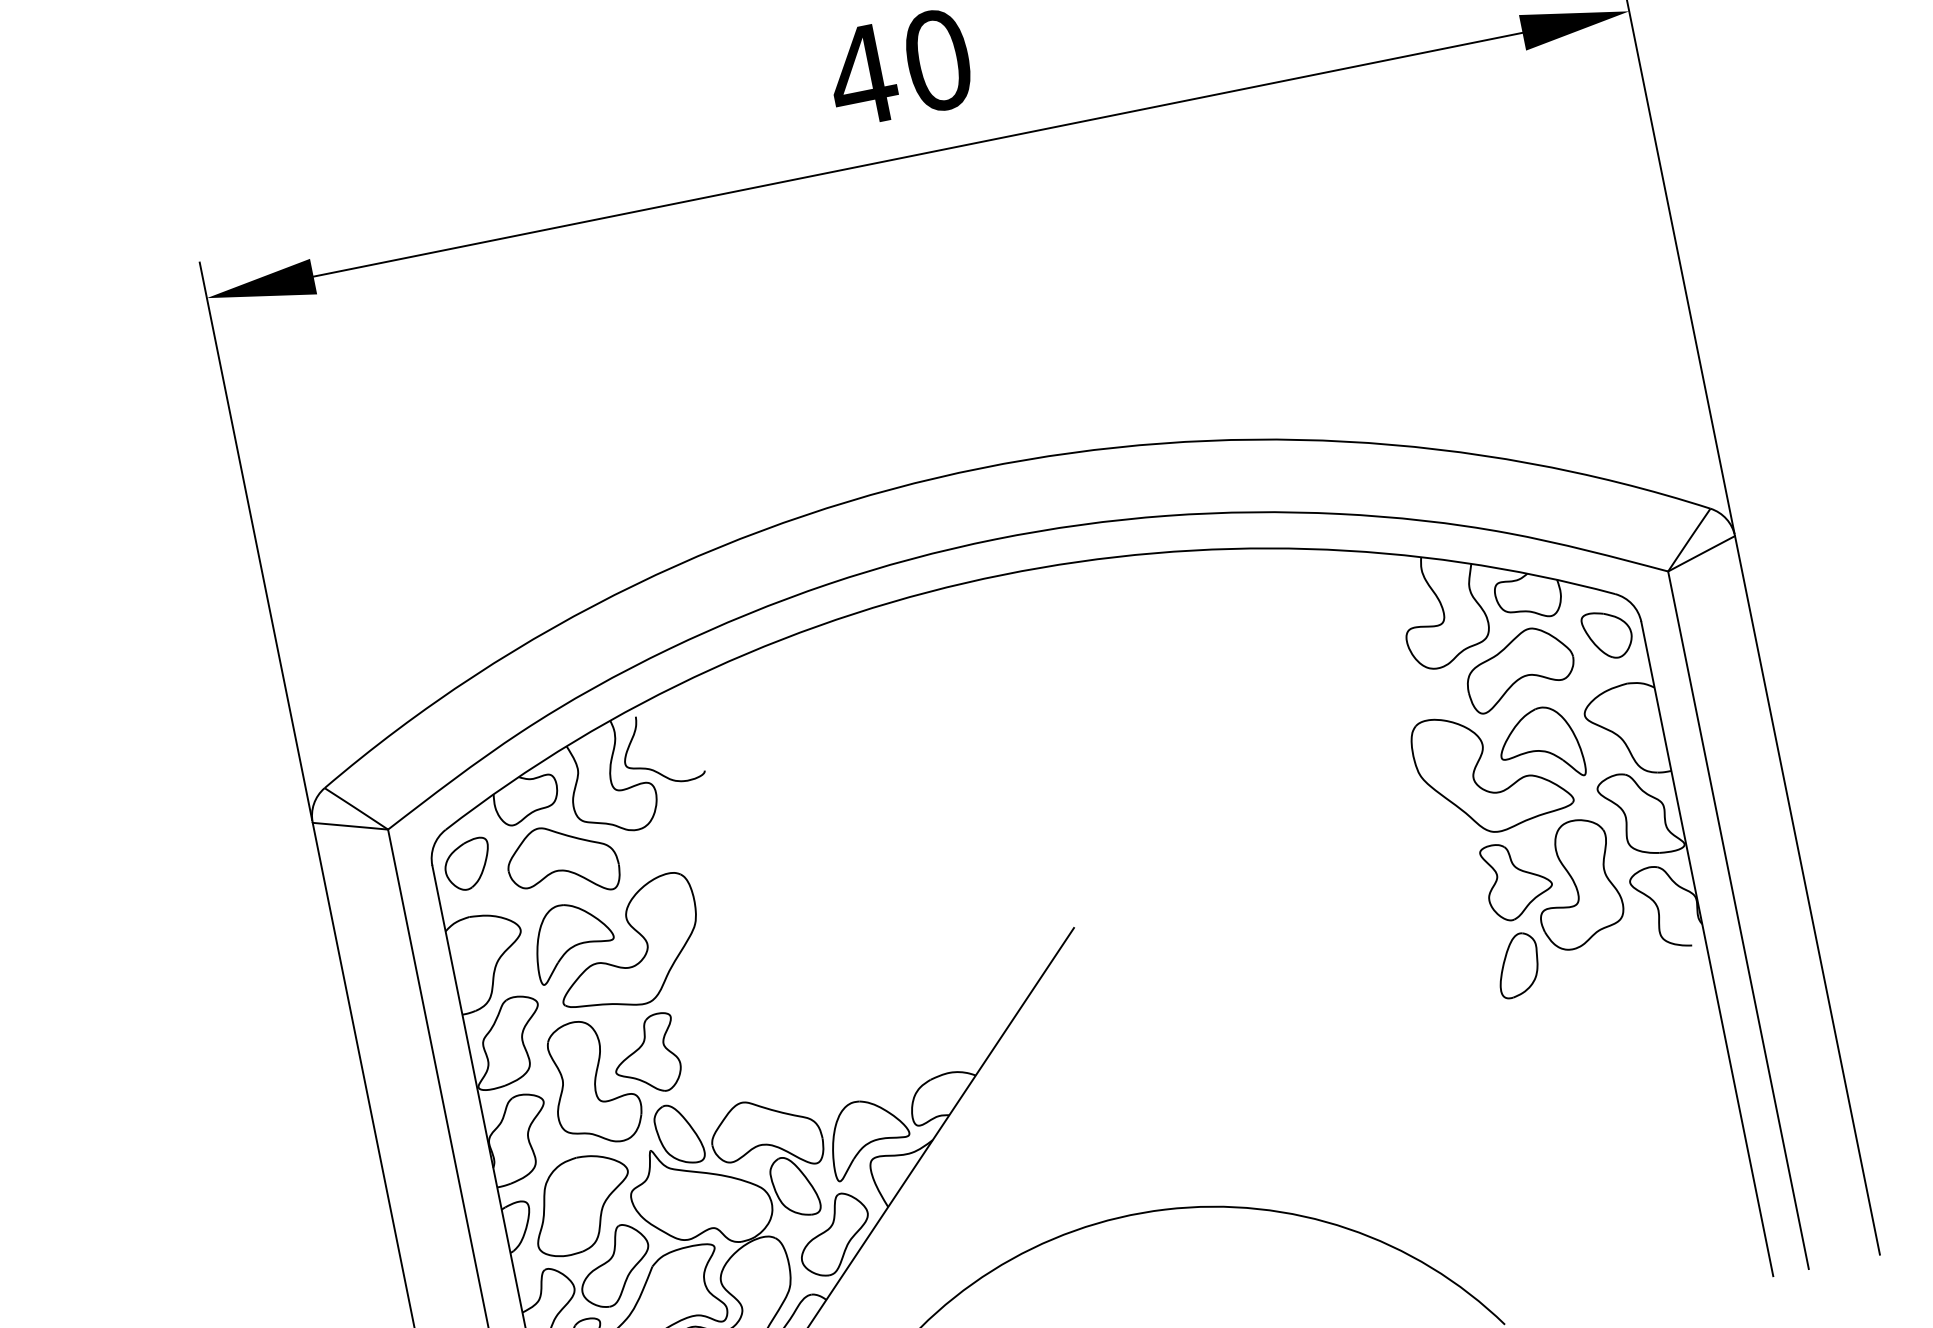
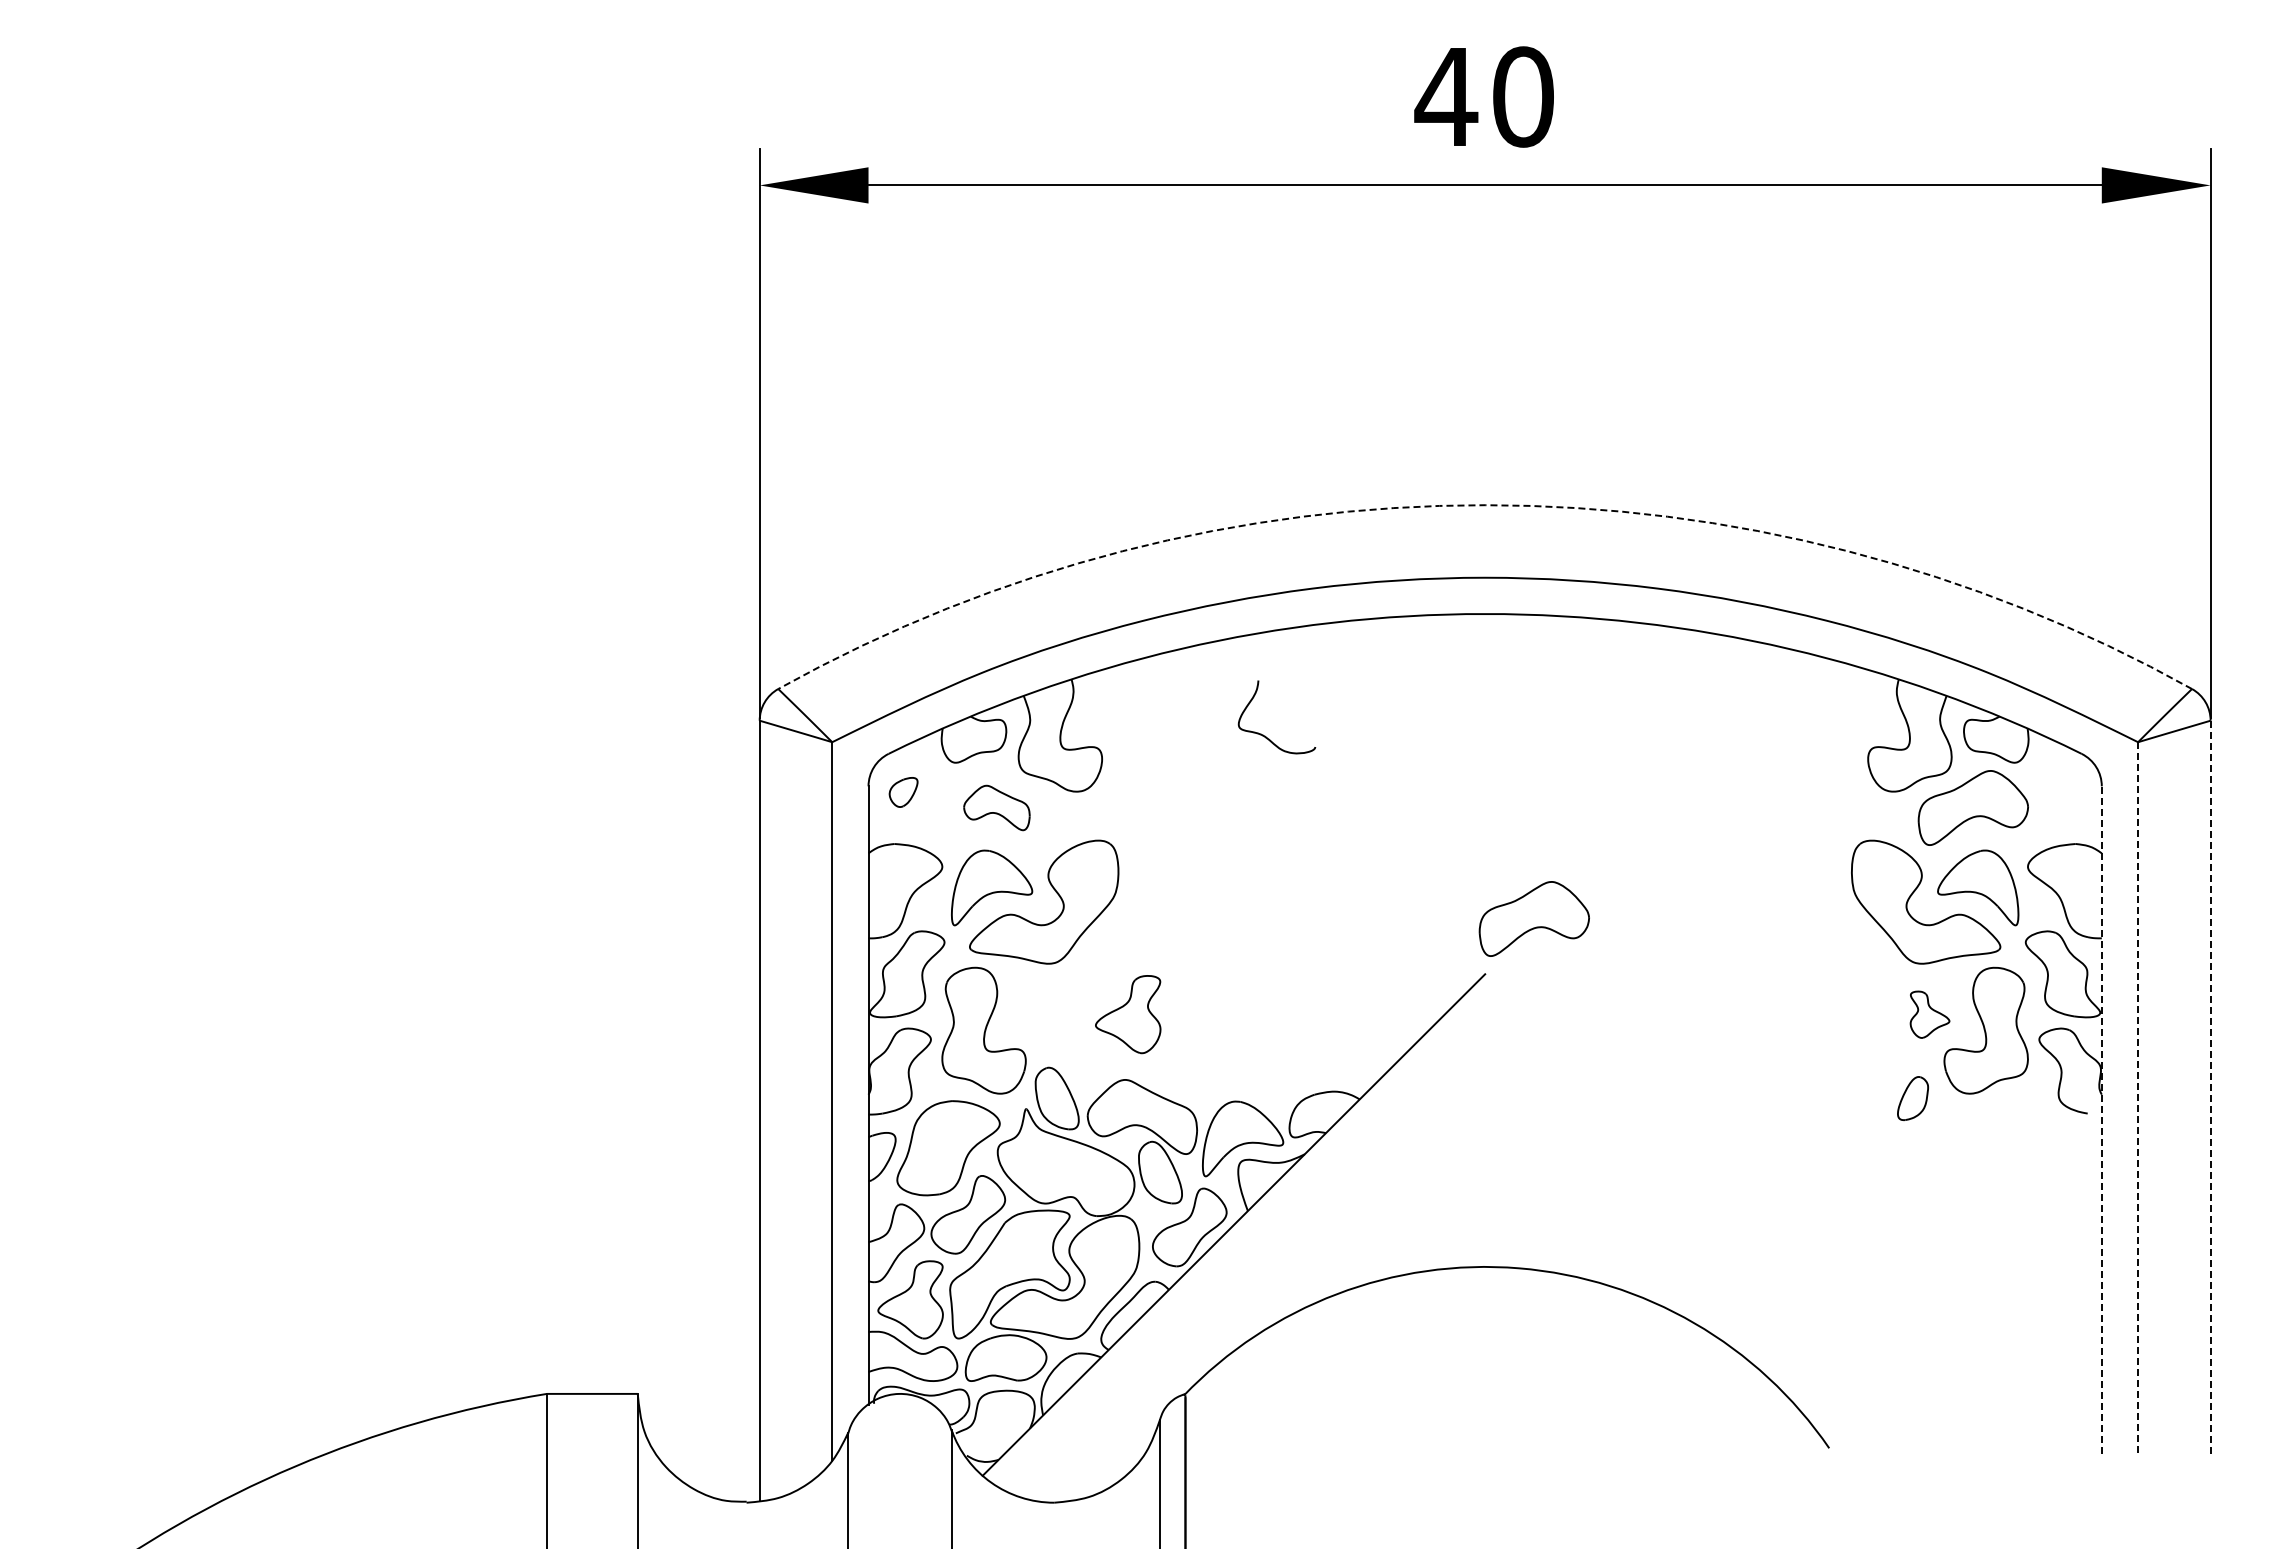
arc: (981, 468) -> (1485, 505), solid -> dashed
part: (1607, 634) -> (2066, 792), removed
curve: (653, 769) -> (1265, 735), moved
part: (562, 861) -> (996, 807), size x0.6
part: (1110, 863) -> (1533, 918), added
part: (467, 864) -> (903, 792), size x0.6
part: (1517, 879) -> (1929, 1014), size x0.6
line: (1807, 895) -> (2210, 1087), solid -> dashed
line: (1738, 919) -> (2138, 1097), solid -> dashed
line: (1707, 949) -> (2101, 1120), solid -> dashed
part: (1517, 965) -> (1912, 1098), size x0.7
part: (646, 1055) -> (1128, 1014), moved

